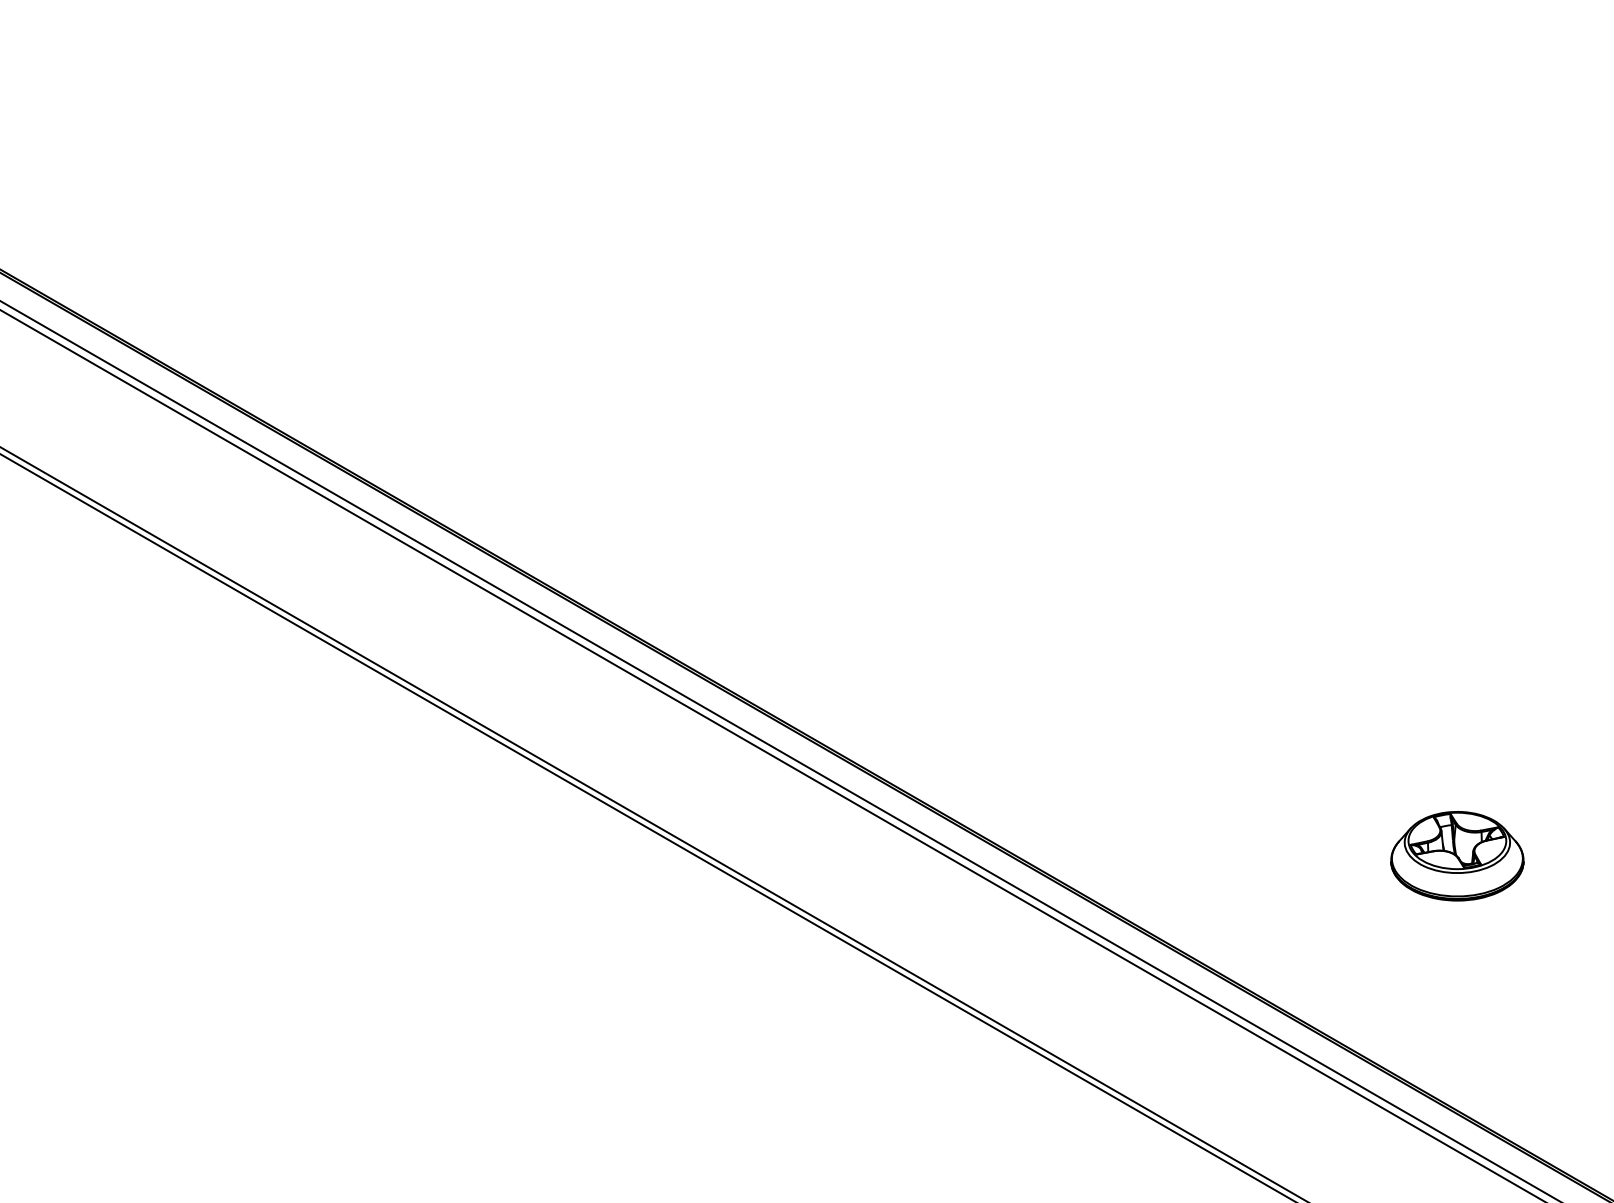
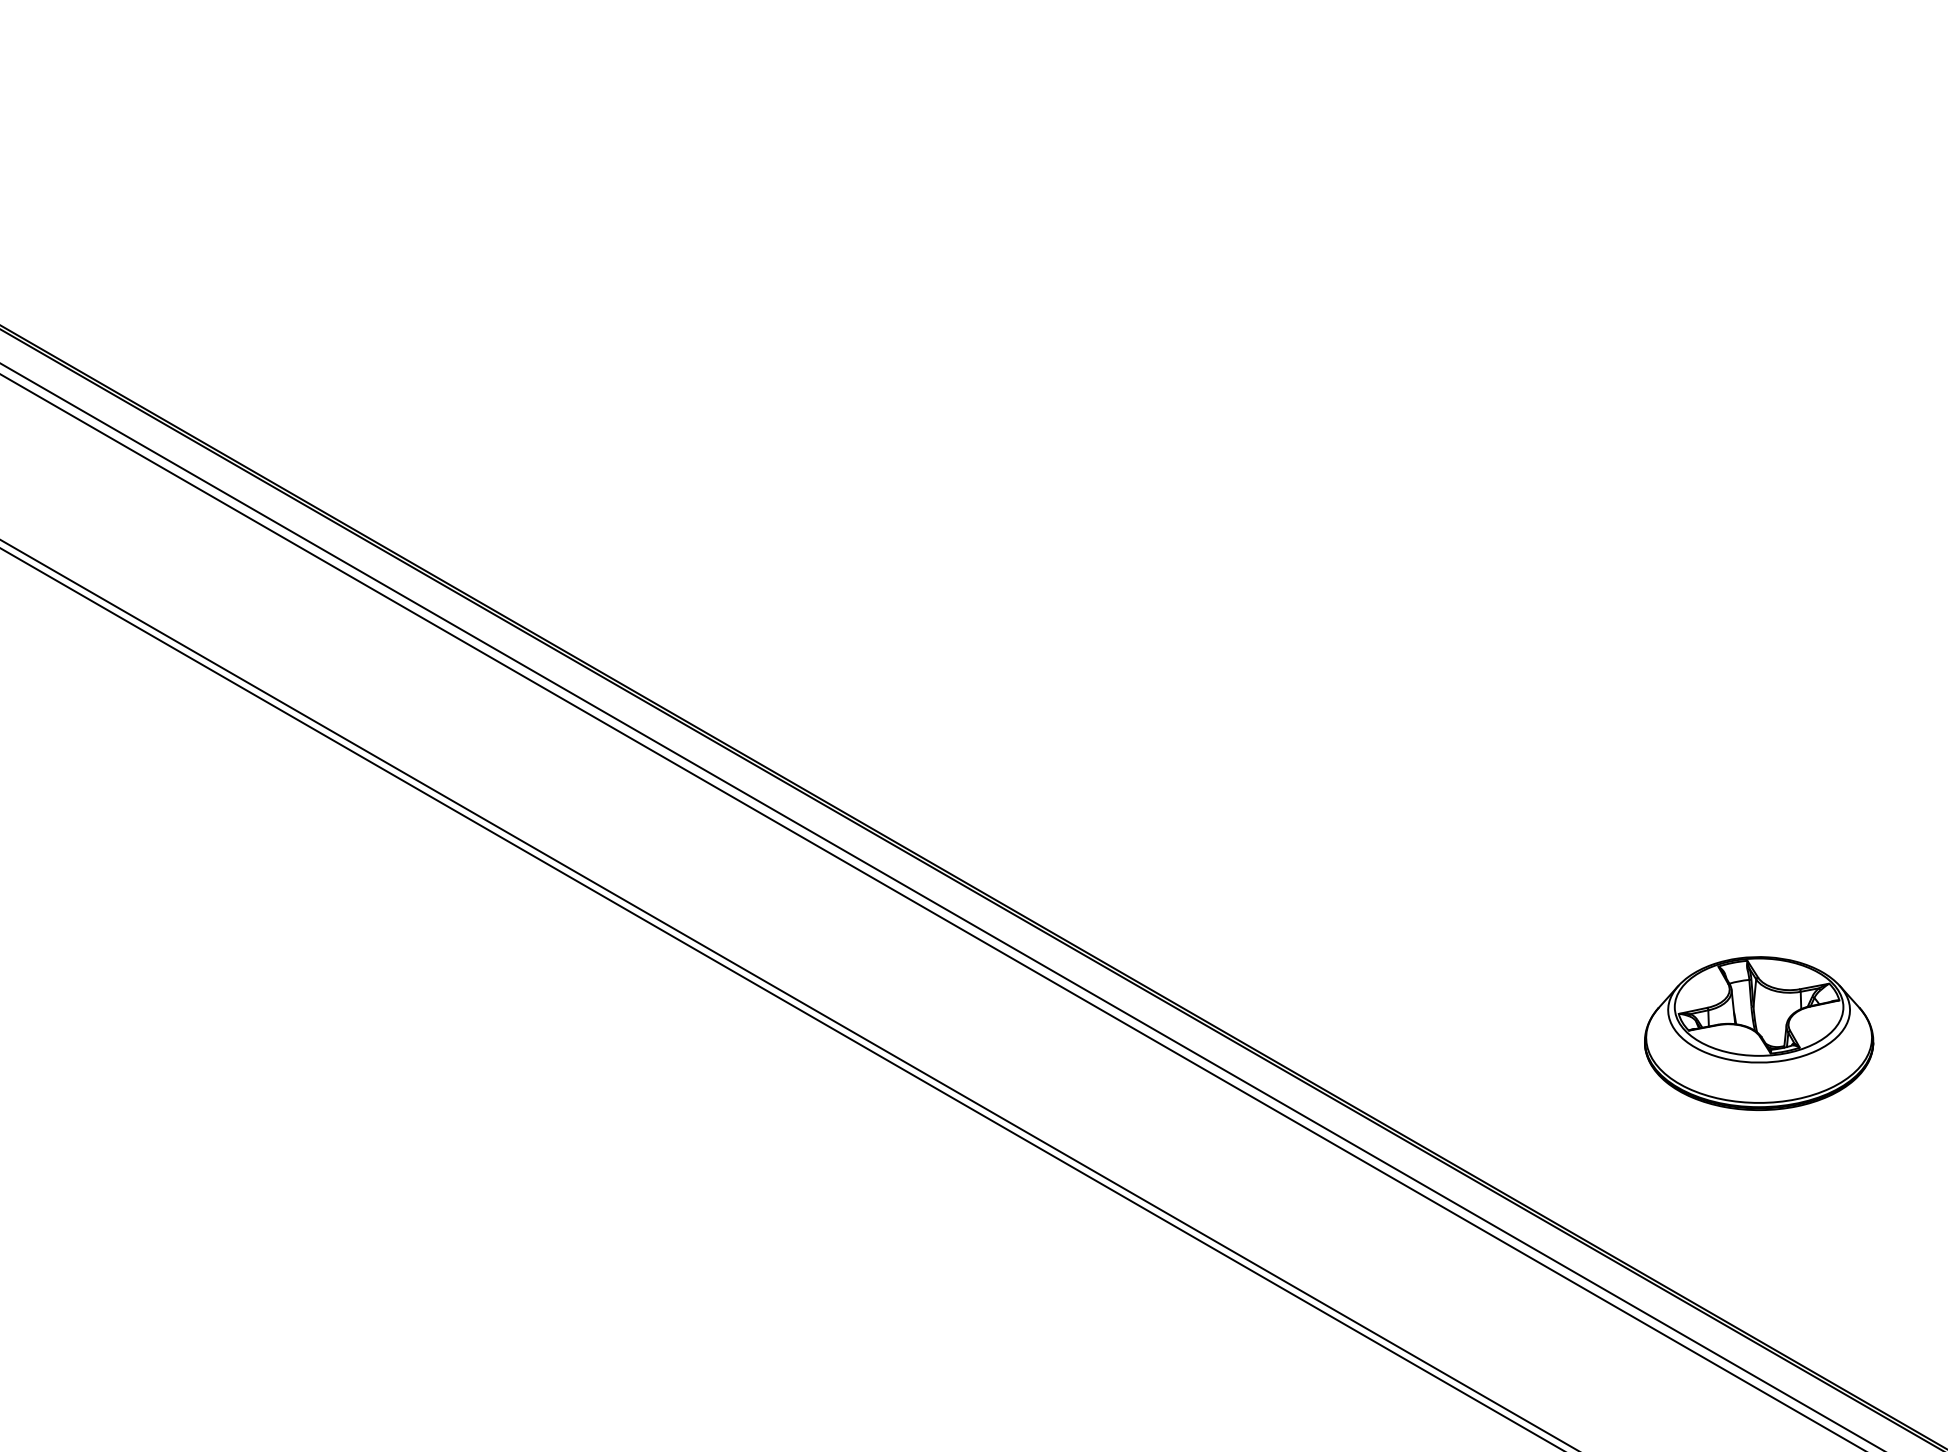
part: (1457, 856) -> (1759, 1033), size x1.43

